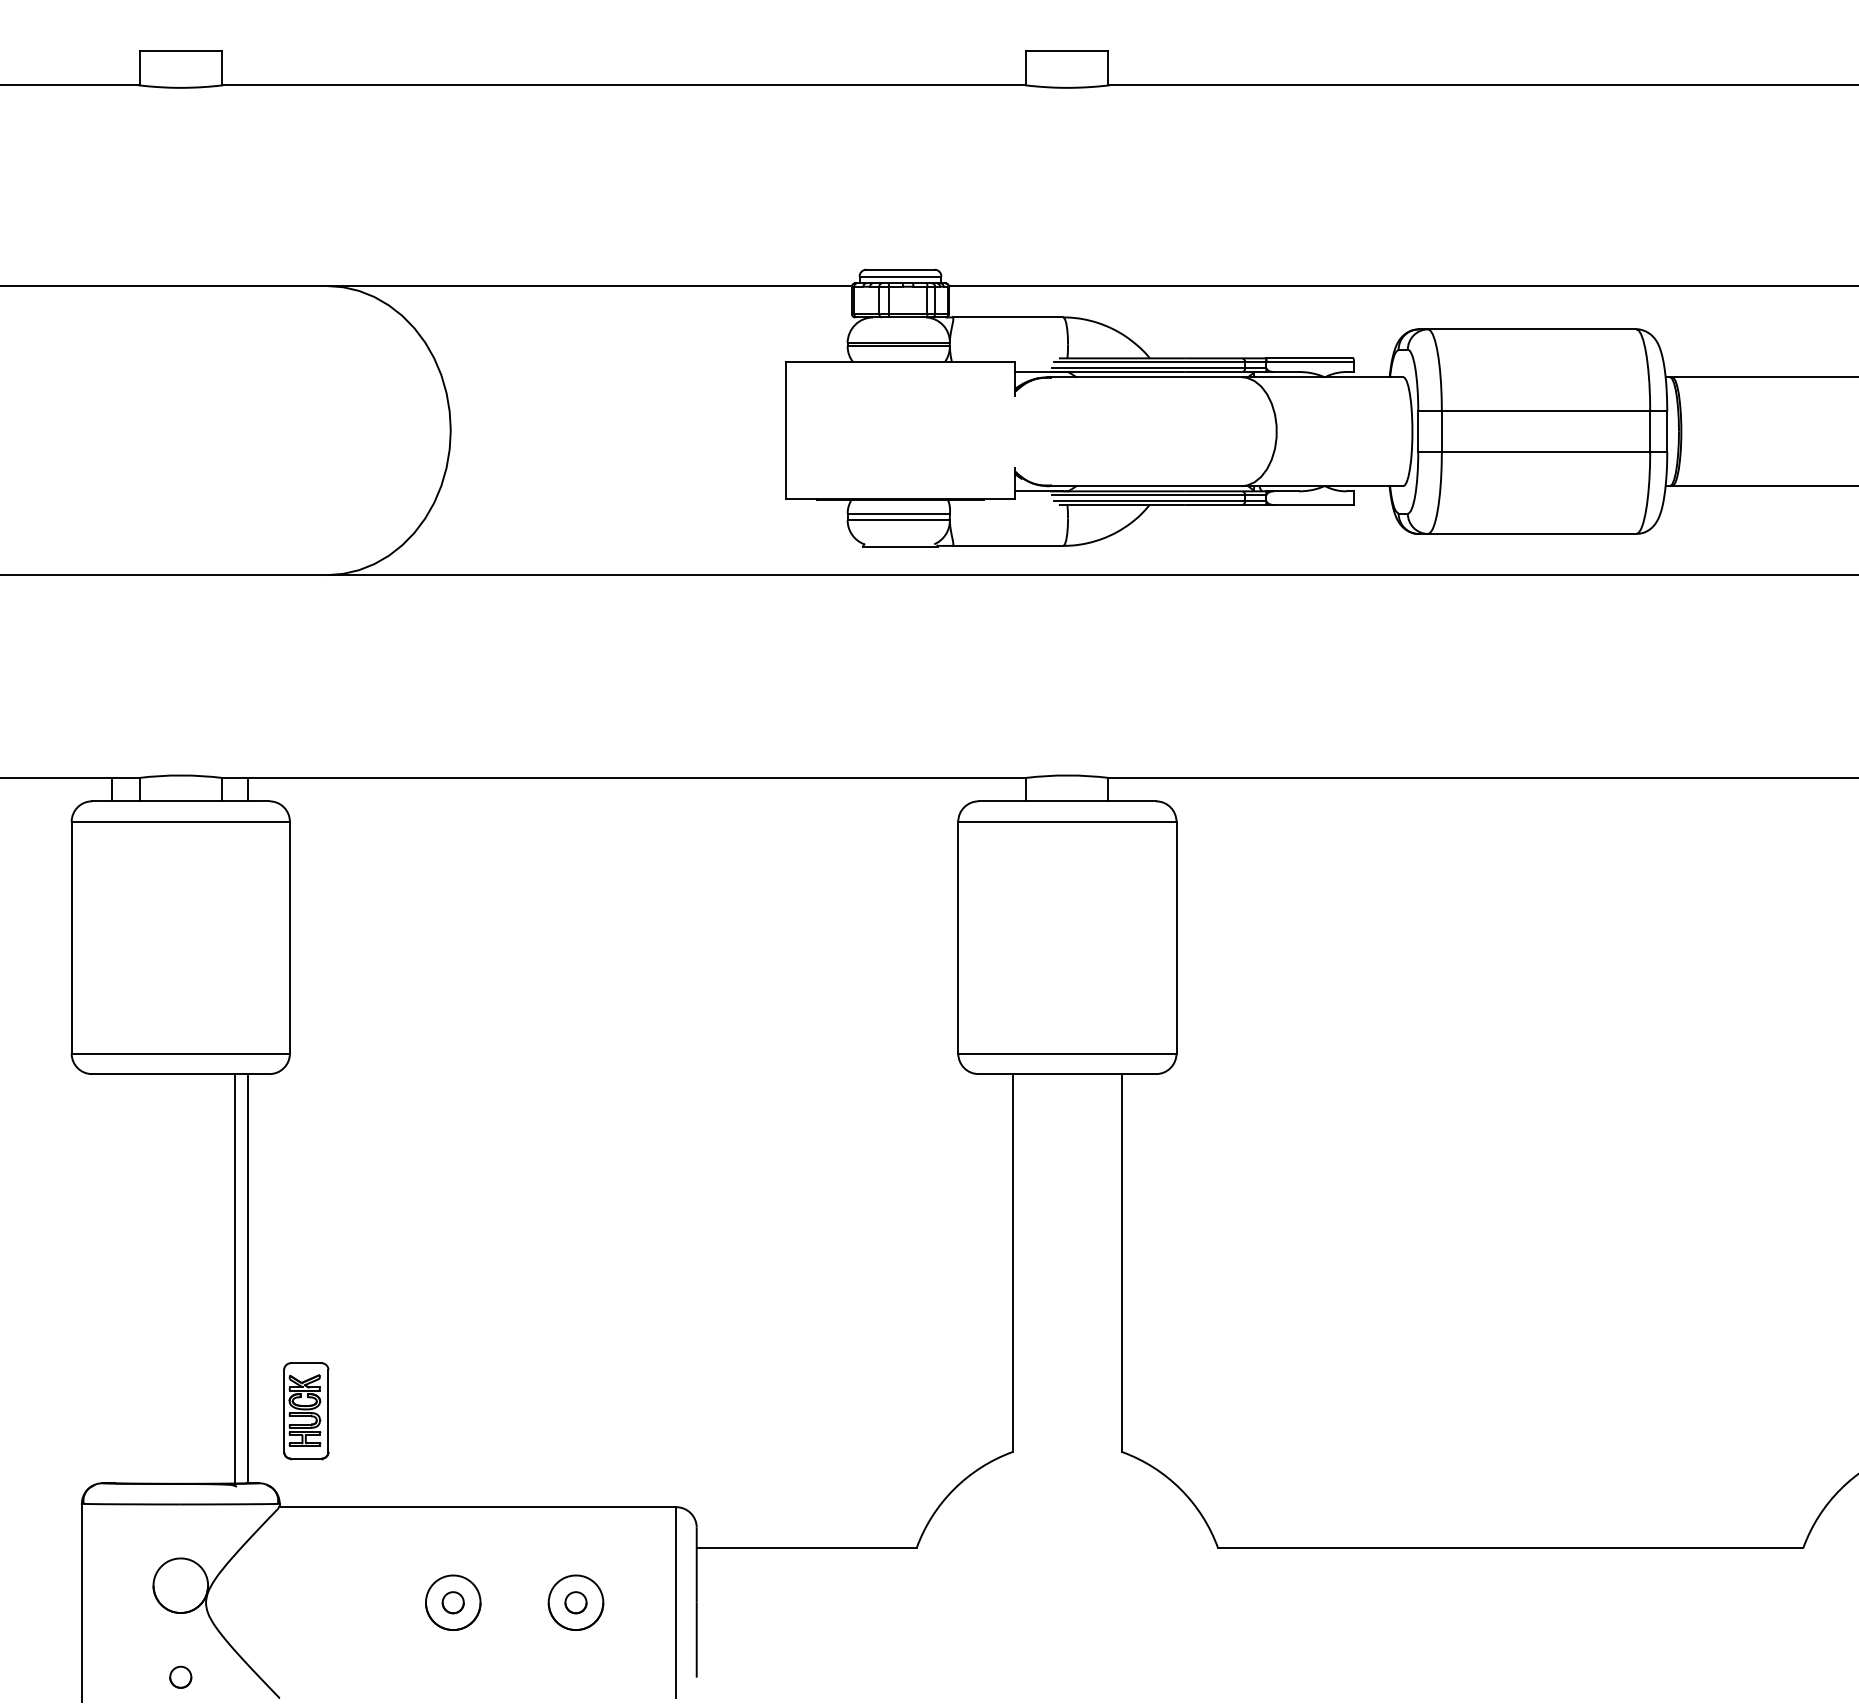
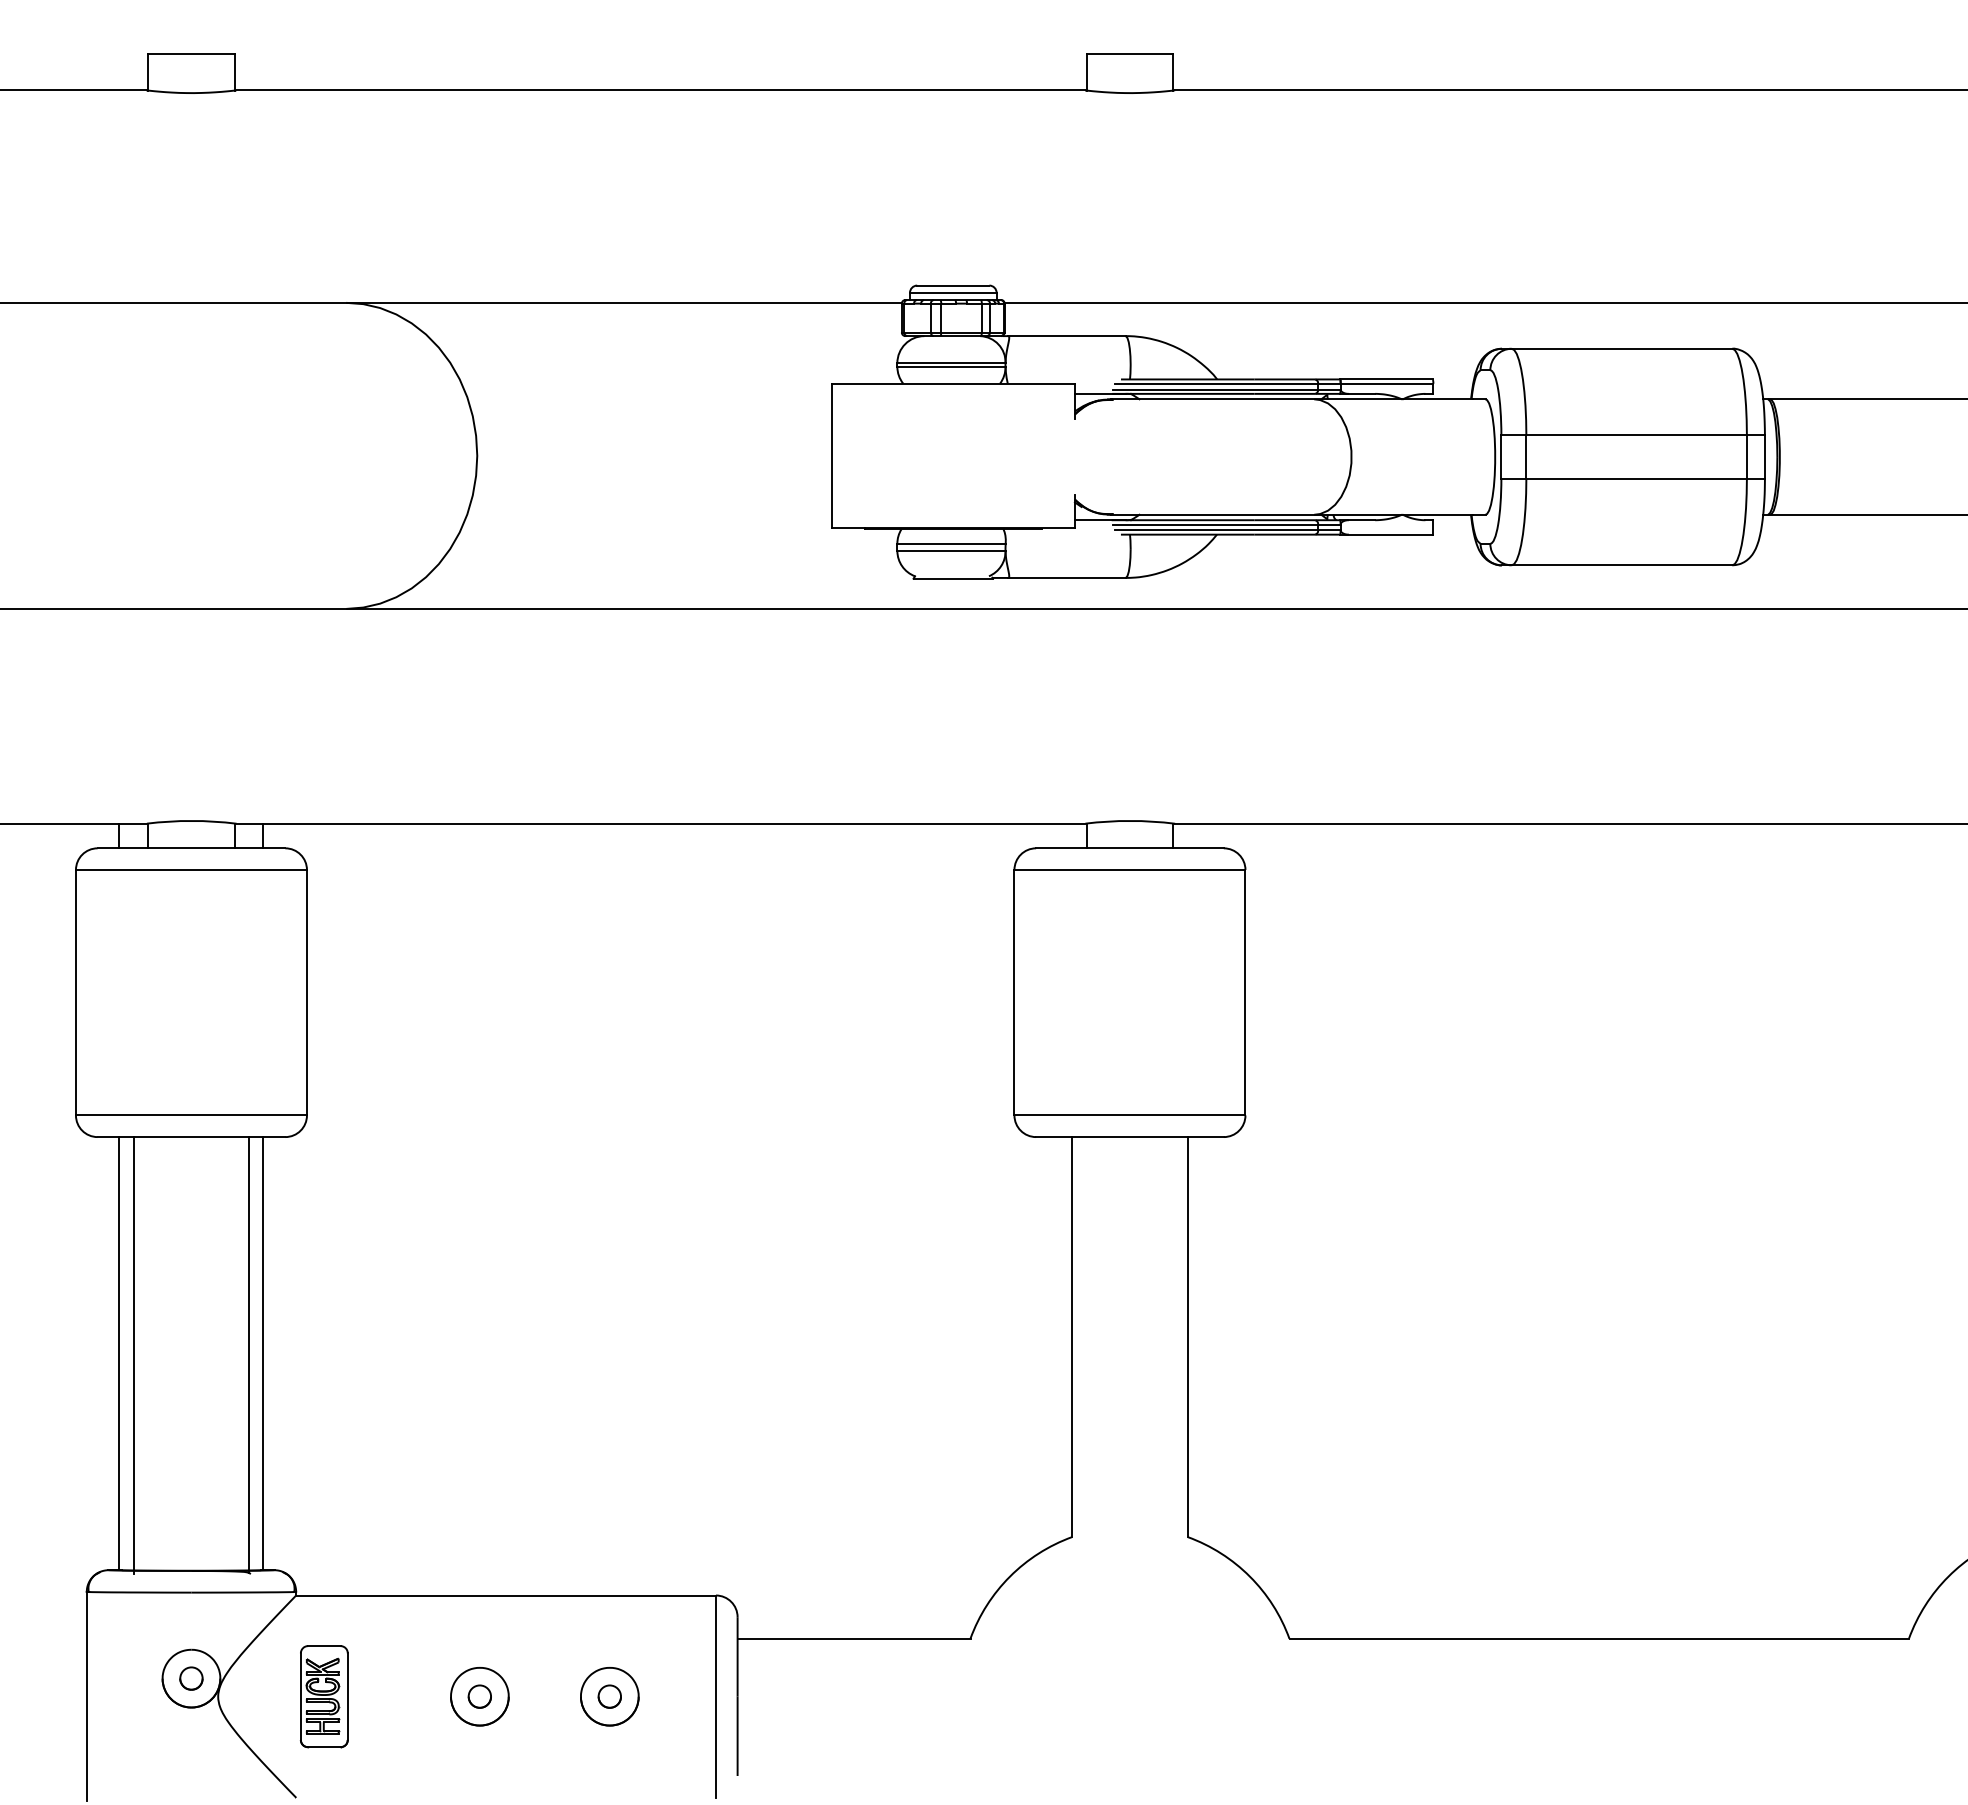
line: (111, 1278) -> (118, 1353), added
line: (126, 1280) -> (133, 1355), added
part: (305, 1410) -> (323, 1696), moved
circle: (180, 1677) -> (191, 1678), moved

